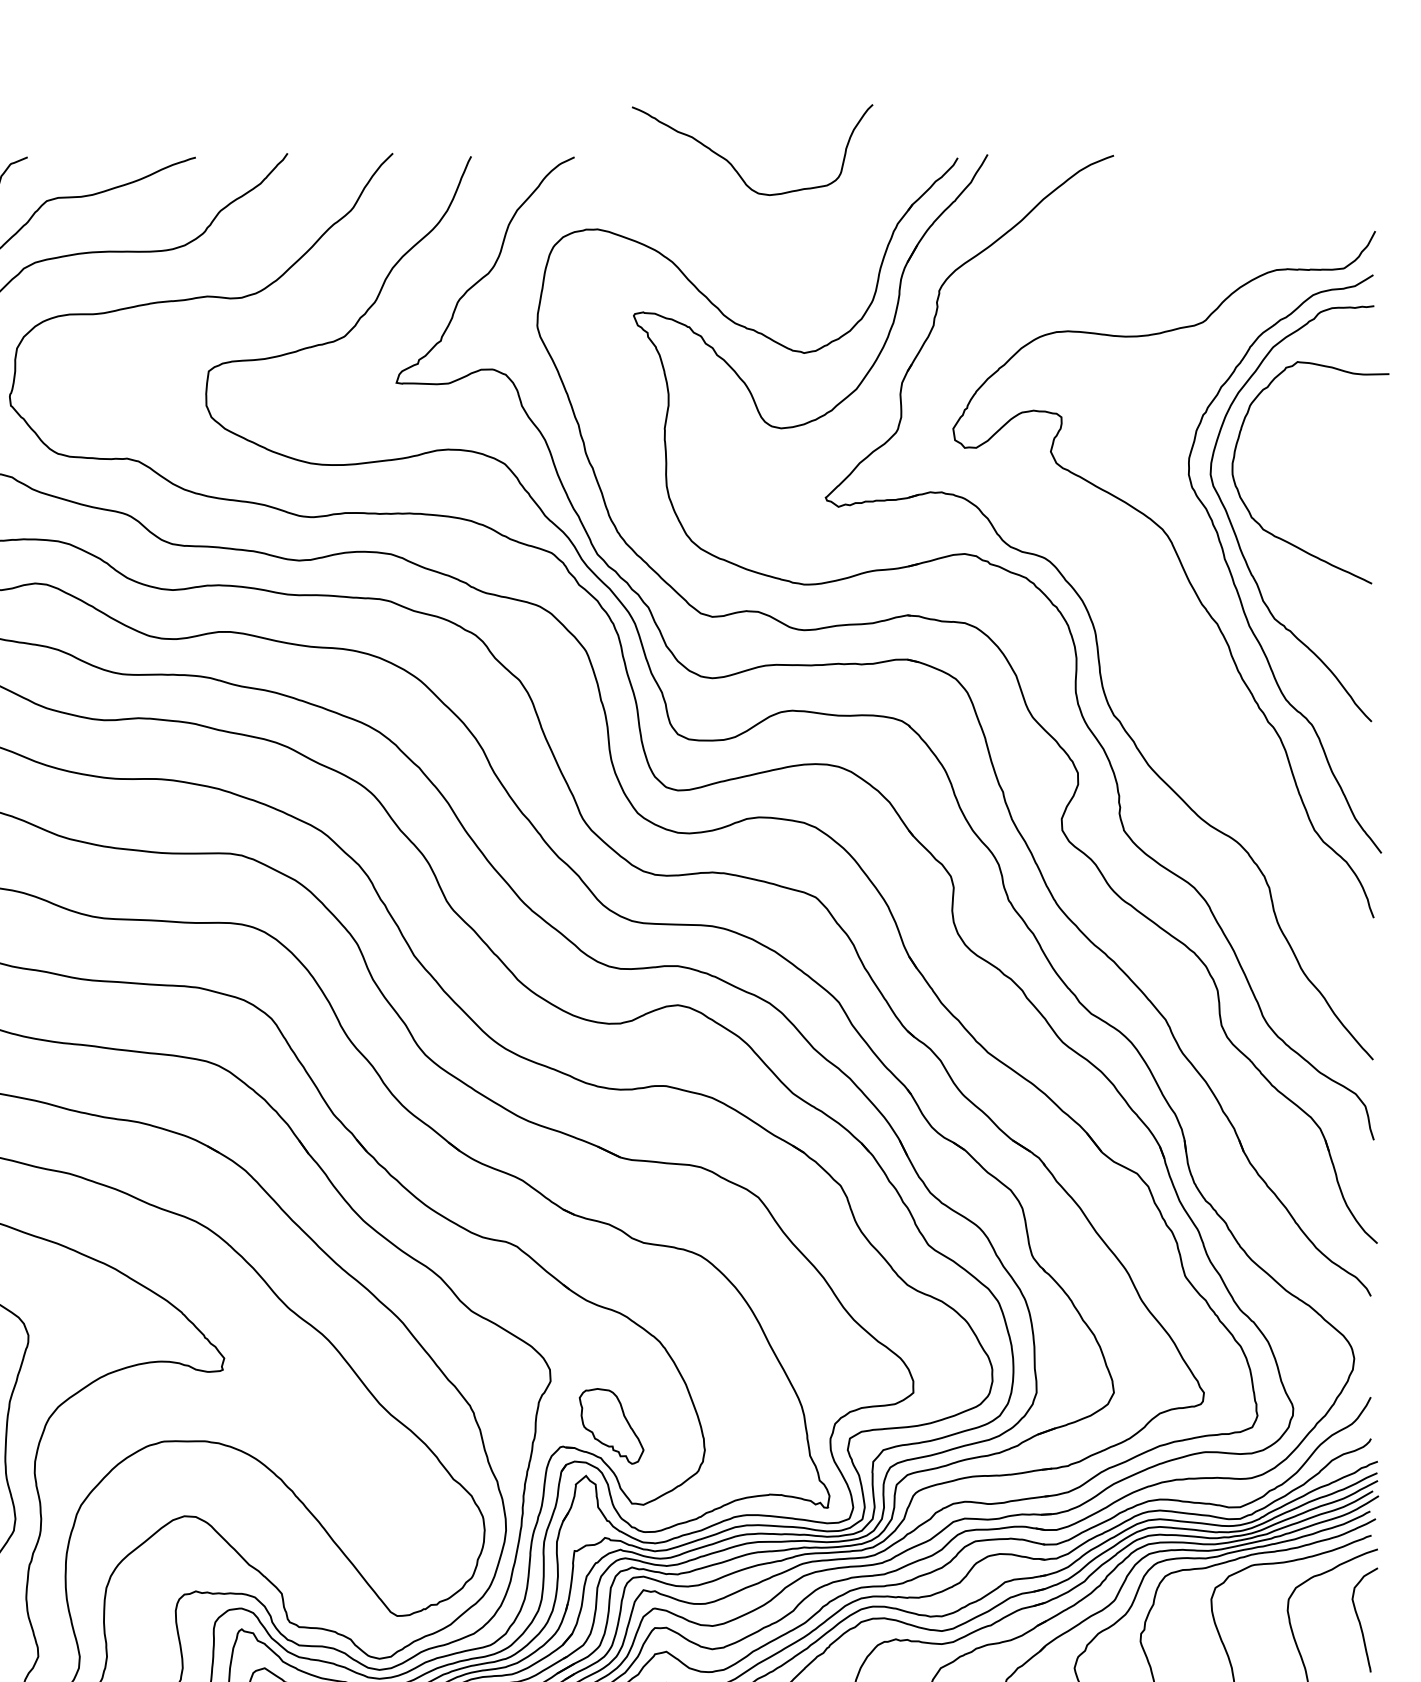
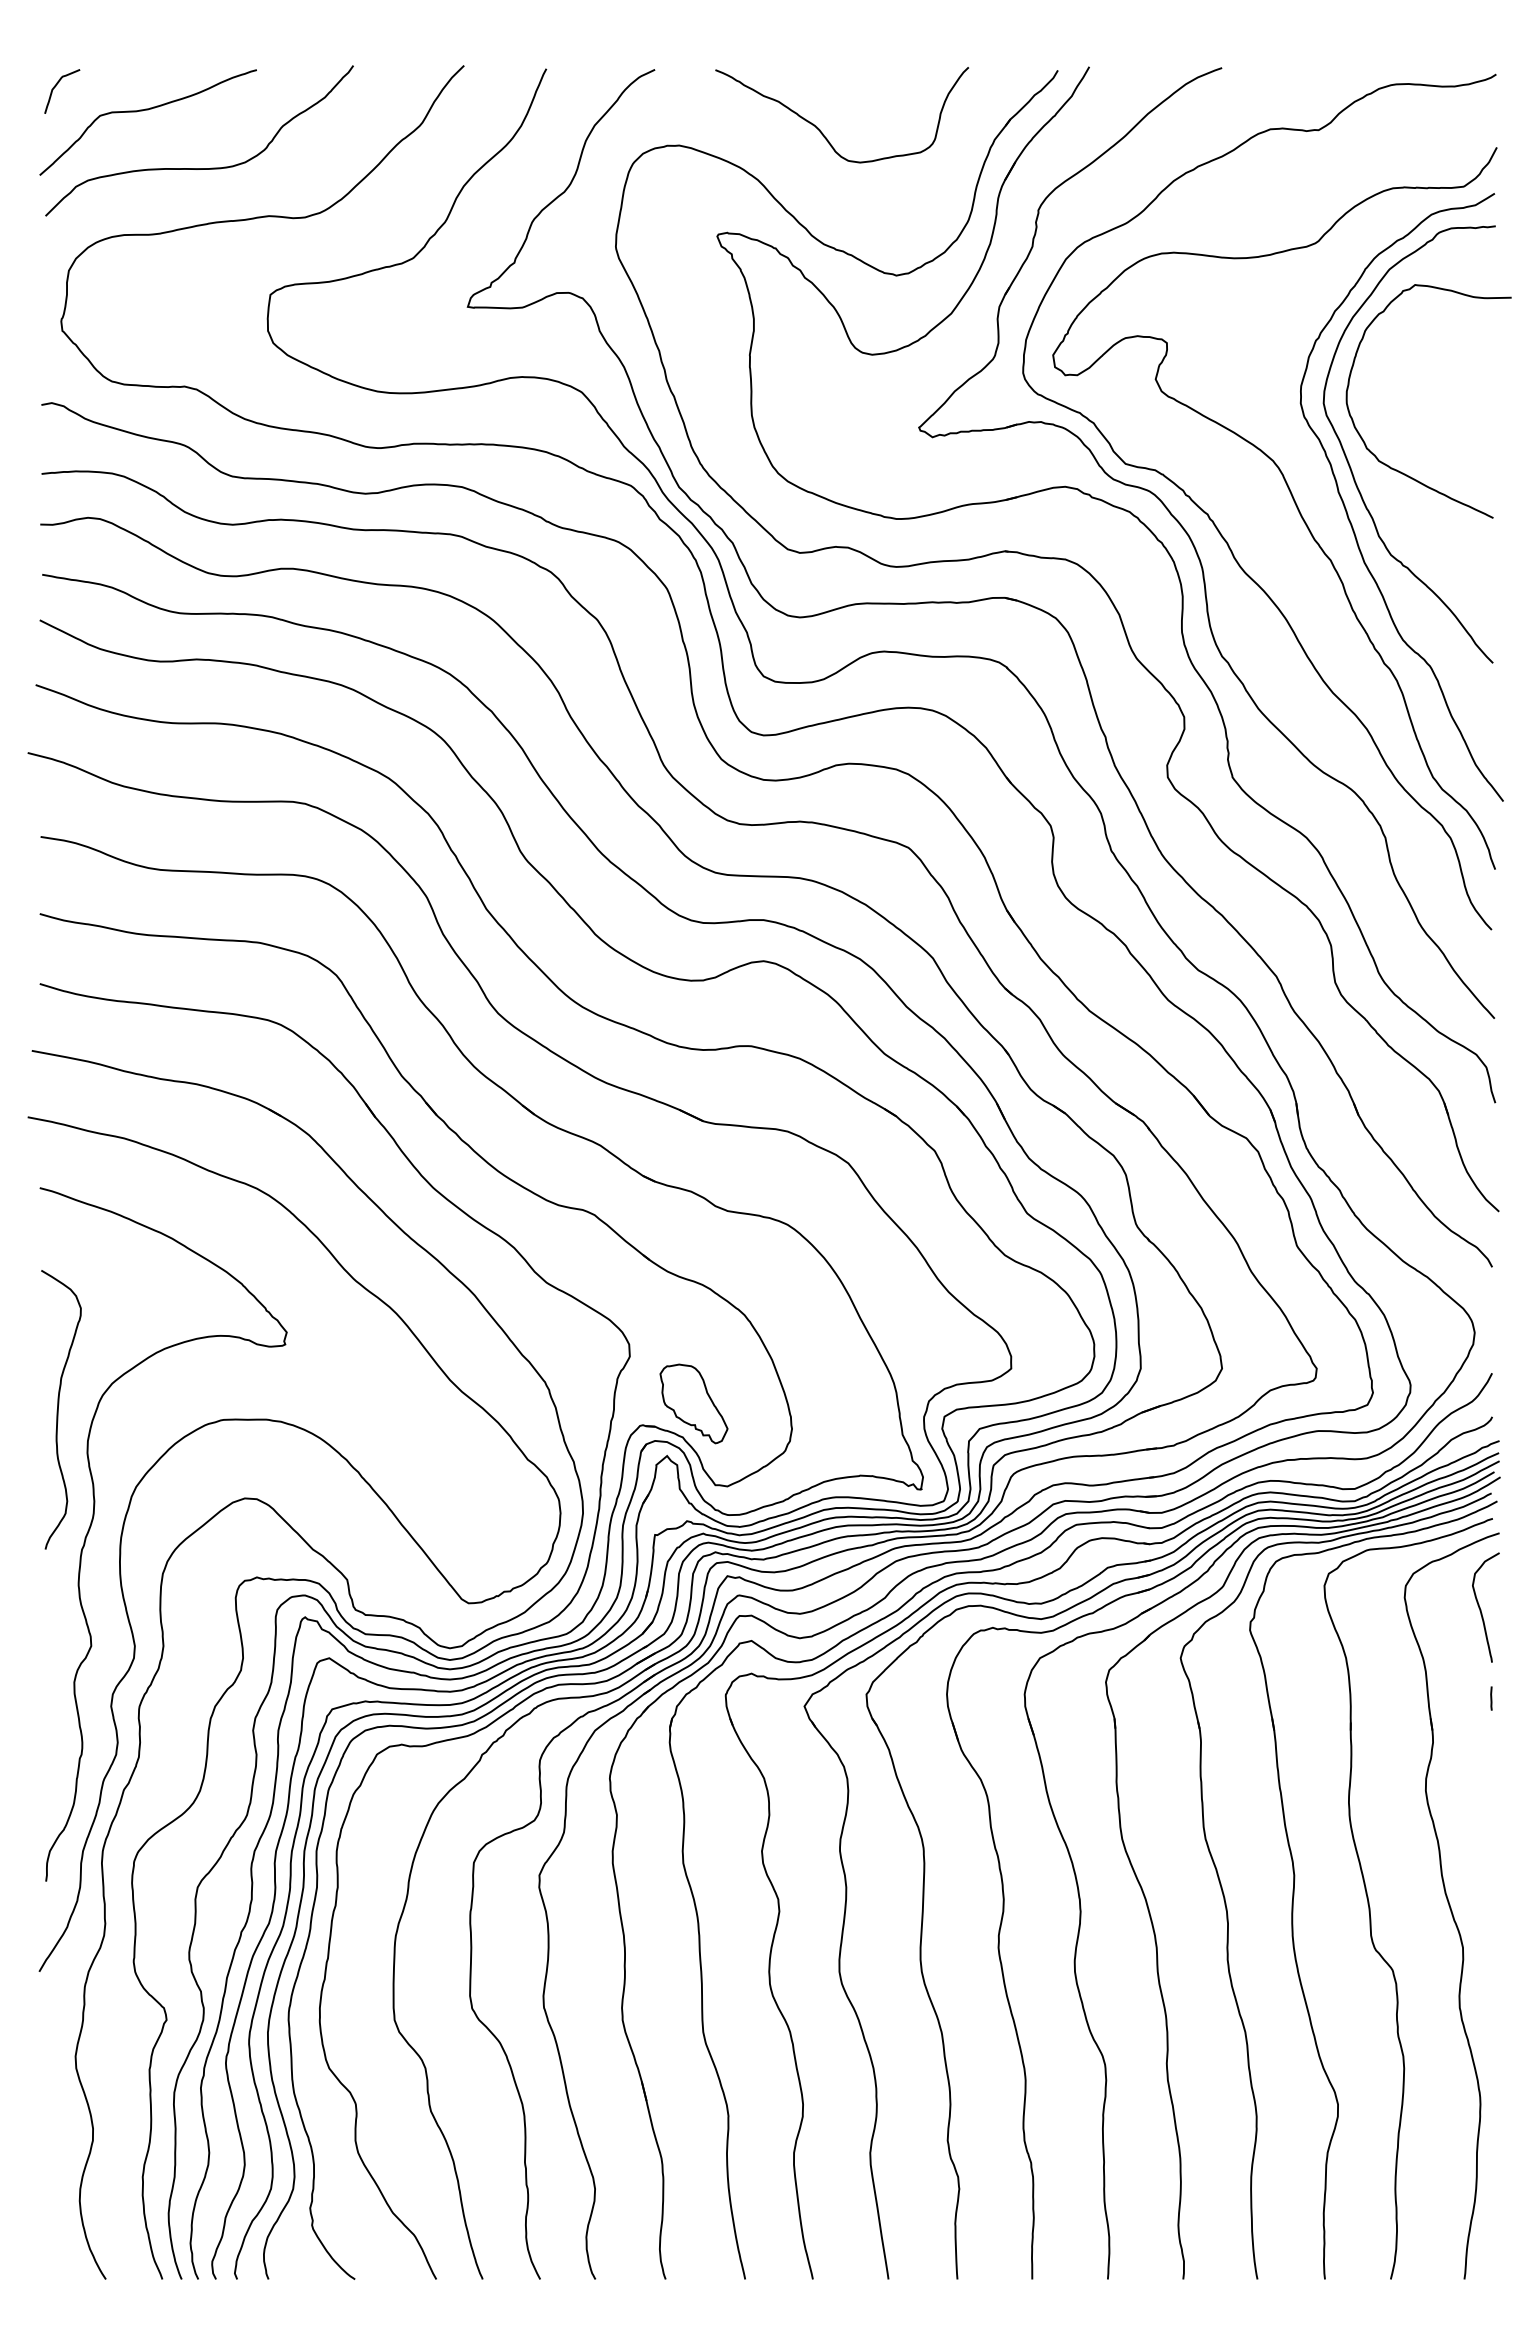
curve: (731, 163) -> (820, 129), moved
curve: (1110, 593) -> (1218, 528), added

